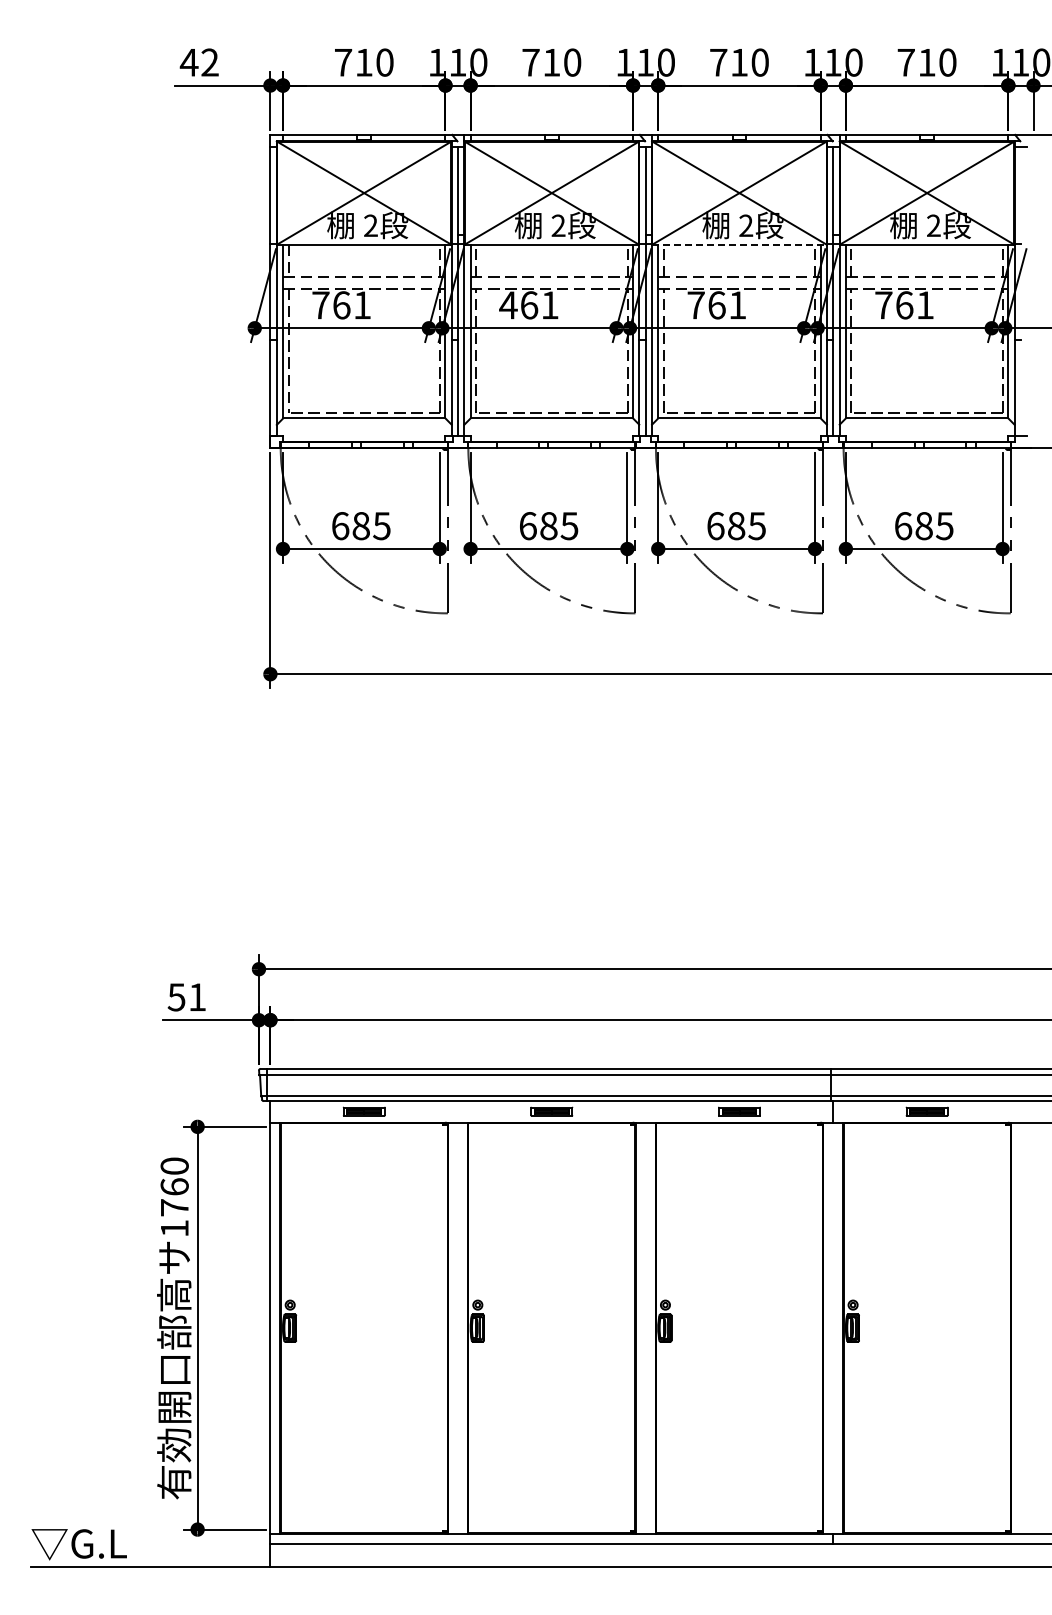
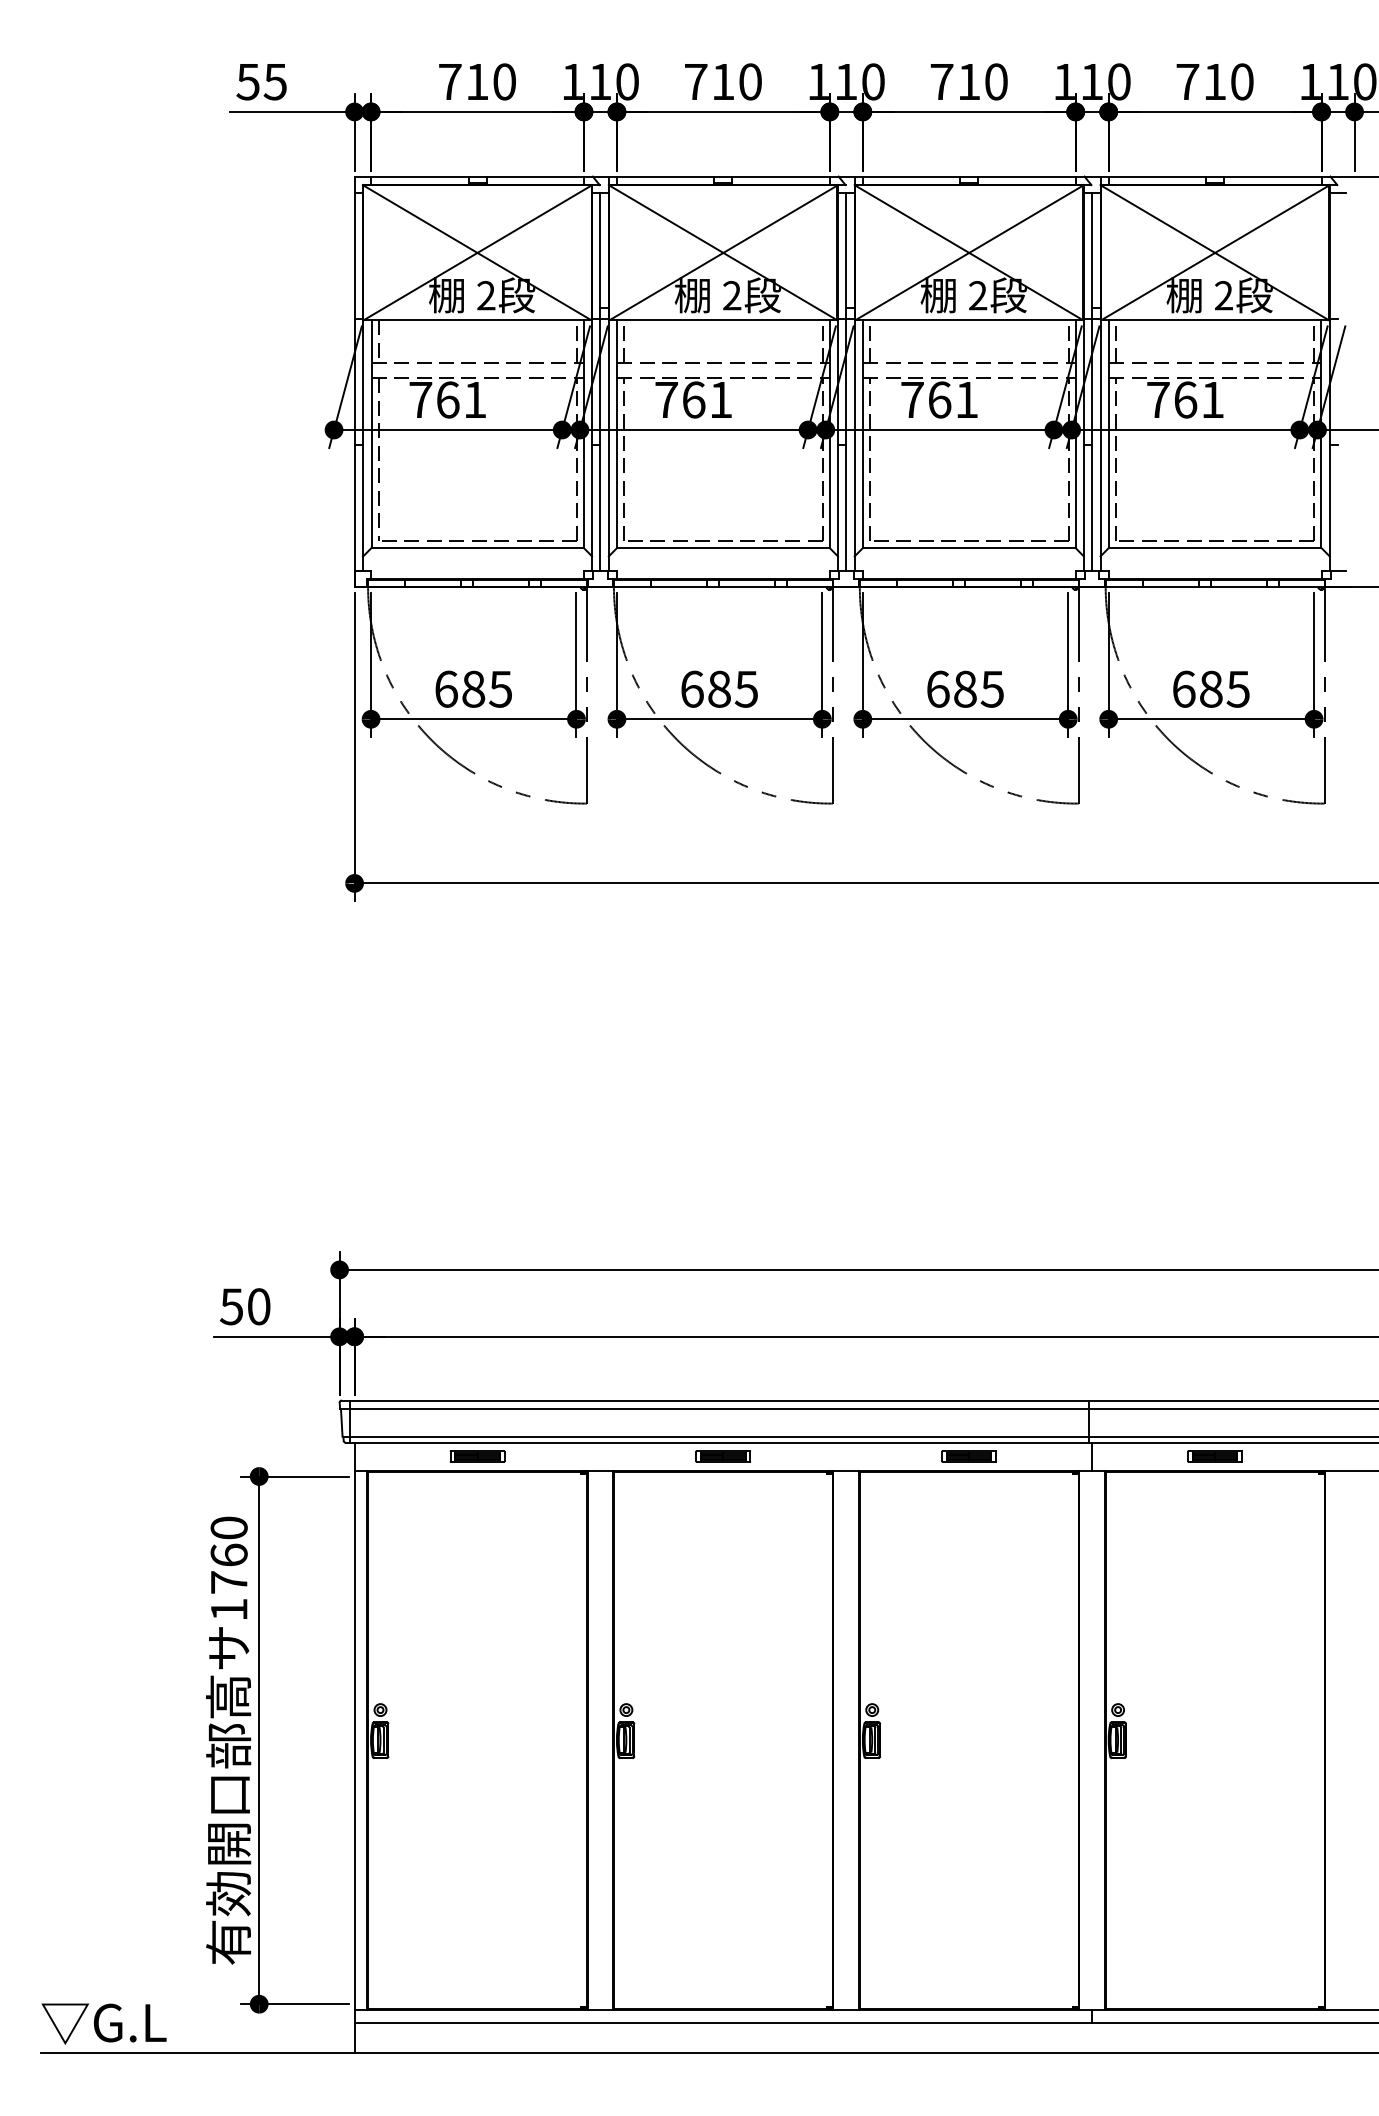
text: (198, 62) -> (260, 81), 42 -> 55
line: (739, 244) -> (969, 320), dashed -> solid
text: (508, 305) -> (666, 400), 461 -> 761
text: (197, 997) -> (259, 1306), 51 -> 50

